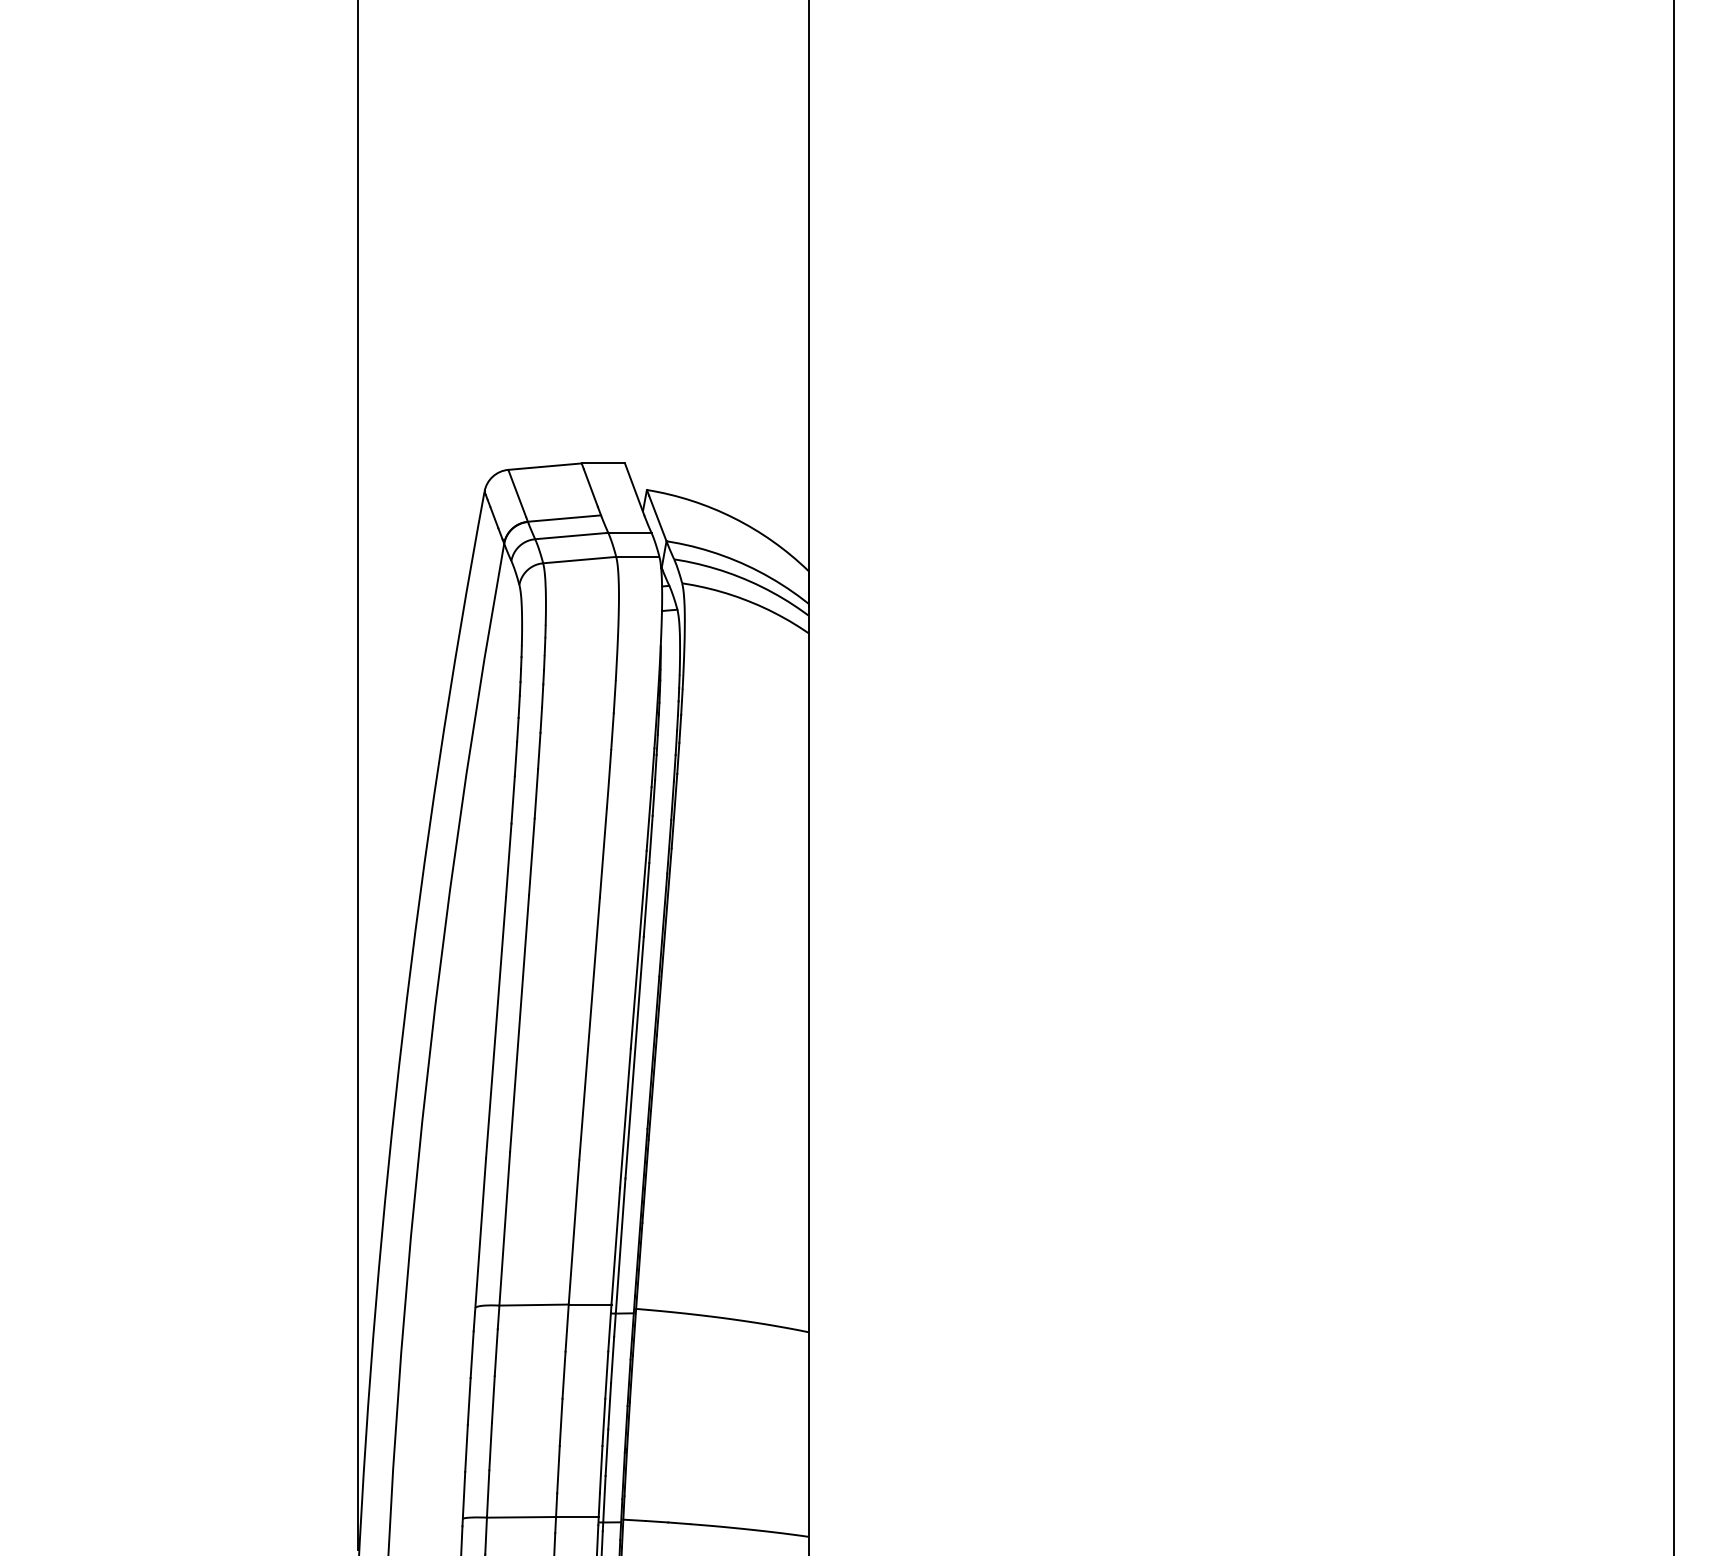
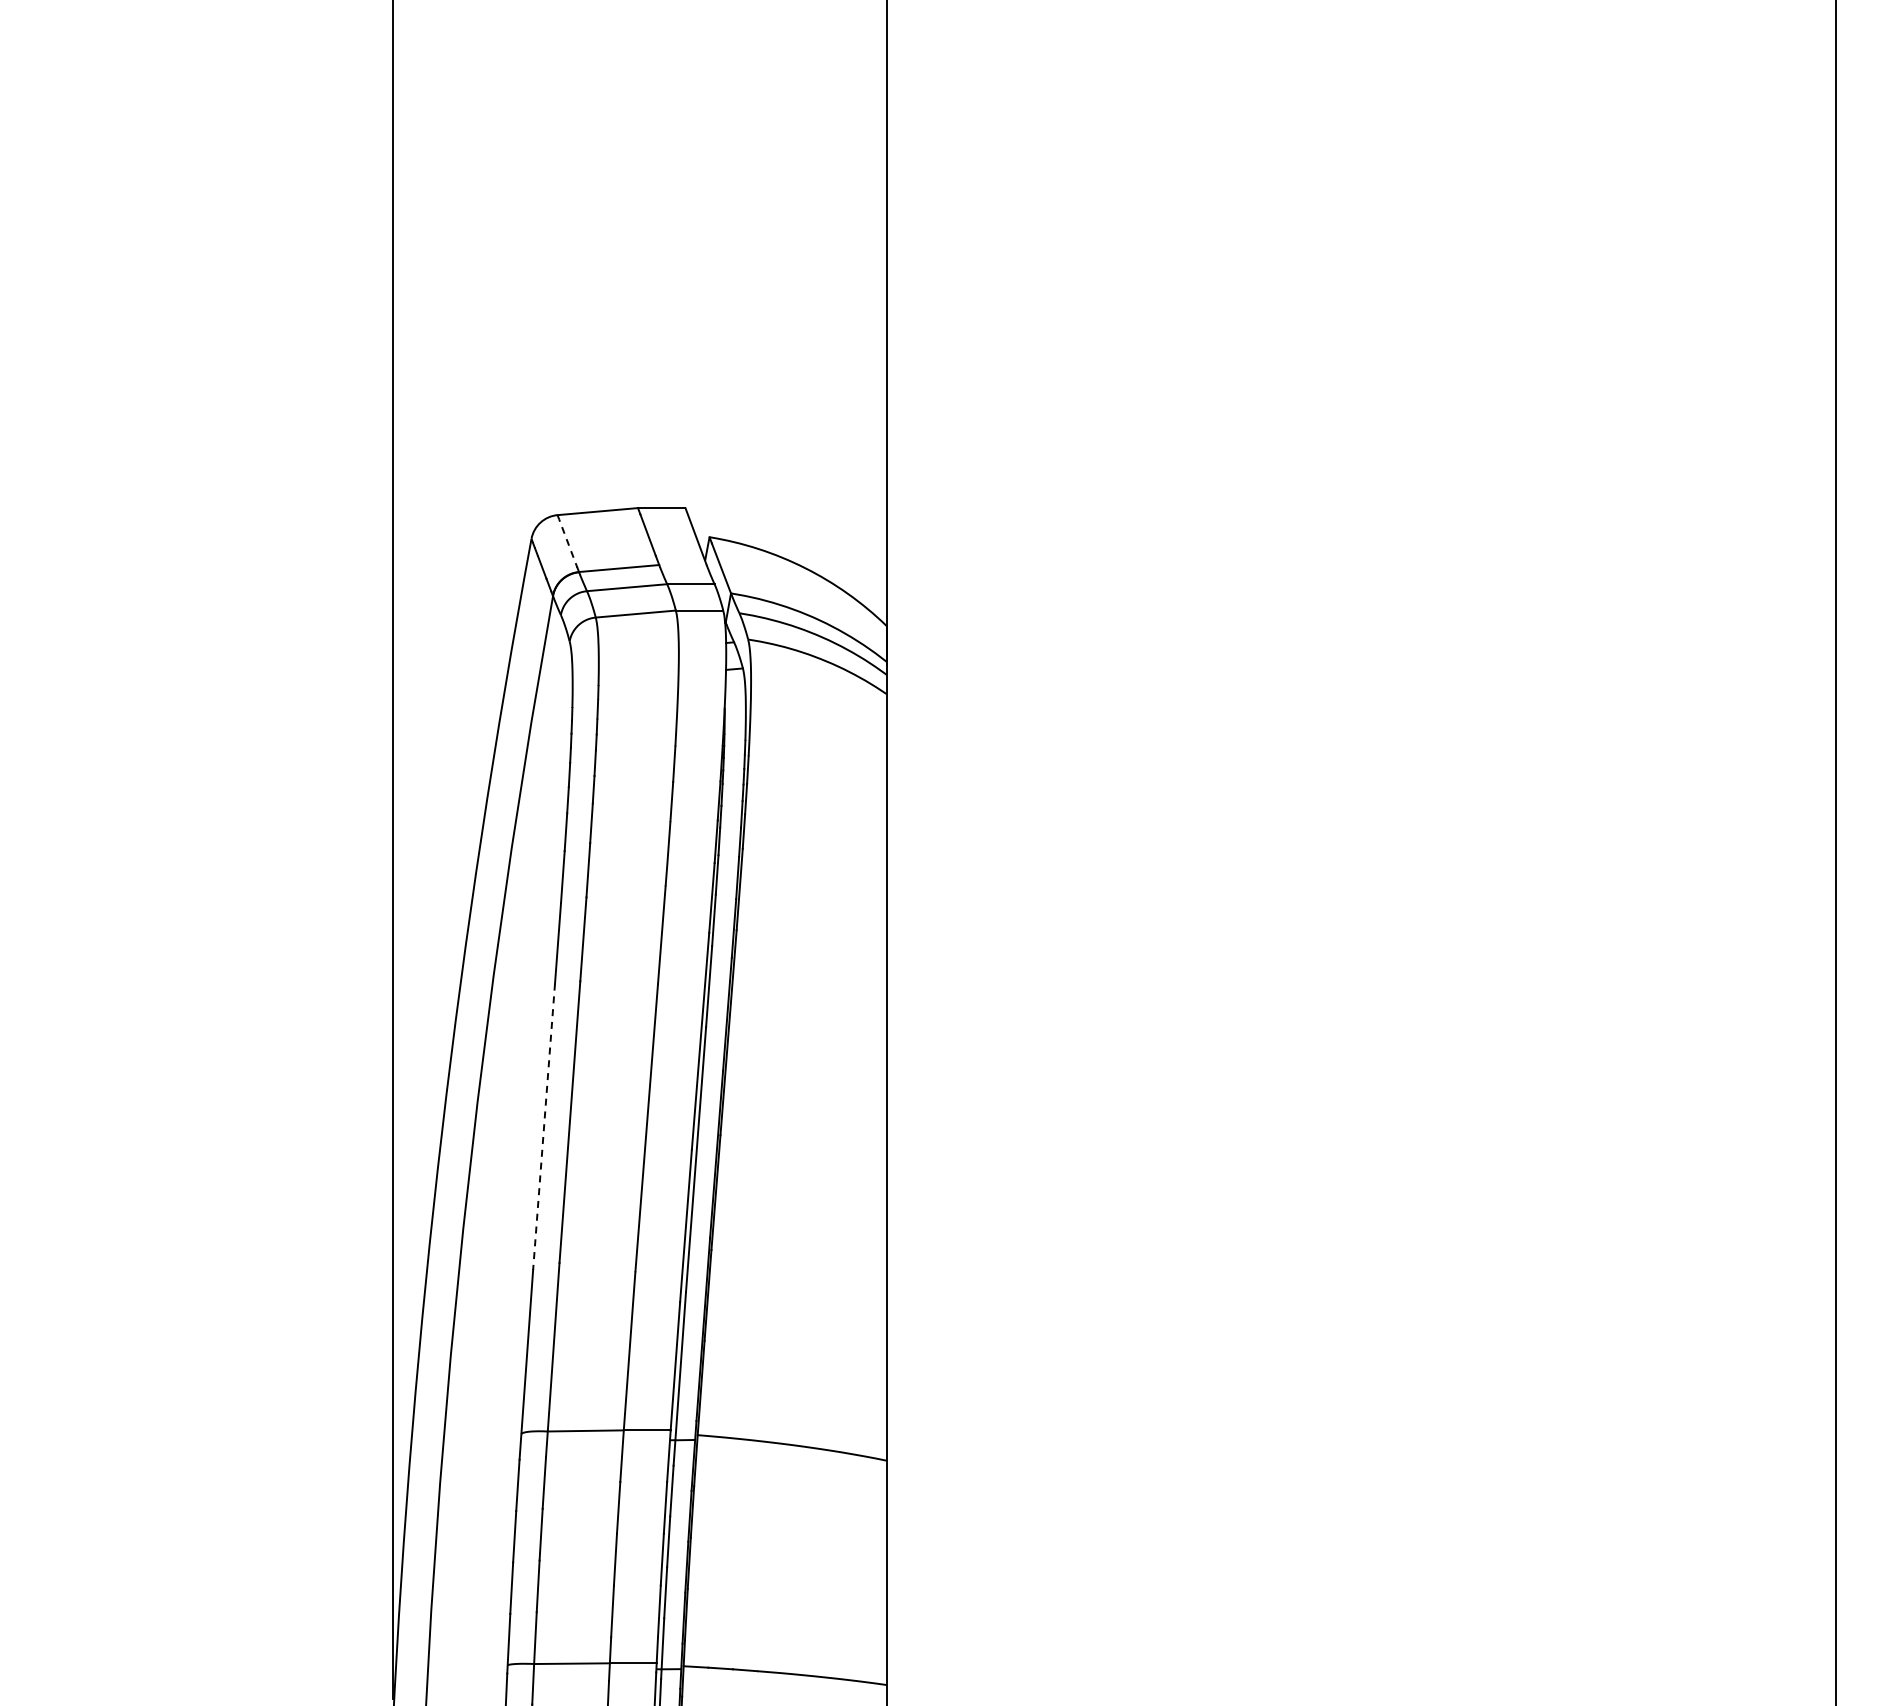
line: (517, 493) -> (567, 540), solid -> dashed
line: (496, 1027) -> (544, 1126), solid -> dashed

